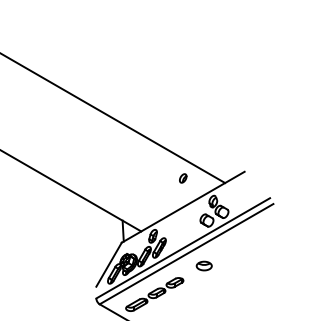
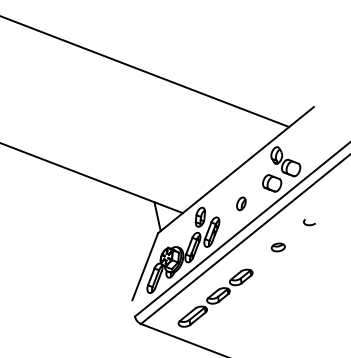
part: (183, 178) -> (241, 203), moved
curve: (227, 252) -> (307, 223), added
part: (203, 265) -> (277, 246), size x0.62

